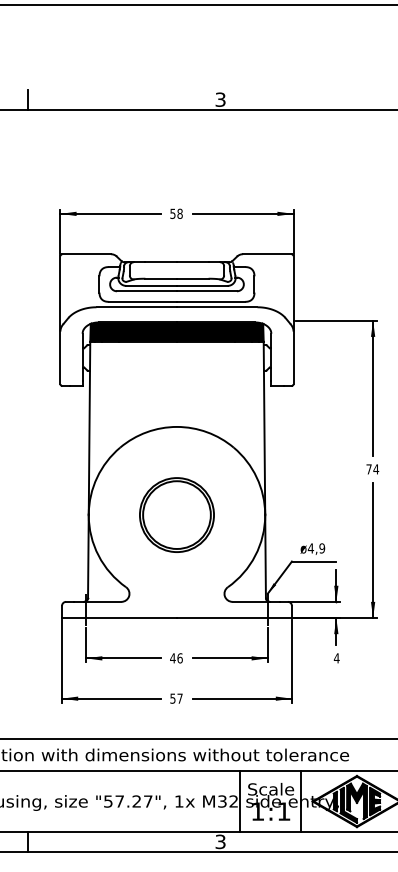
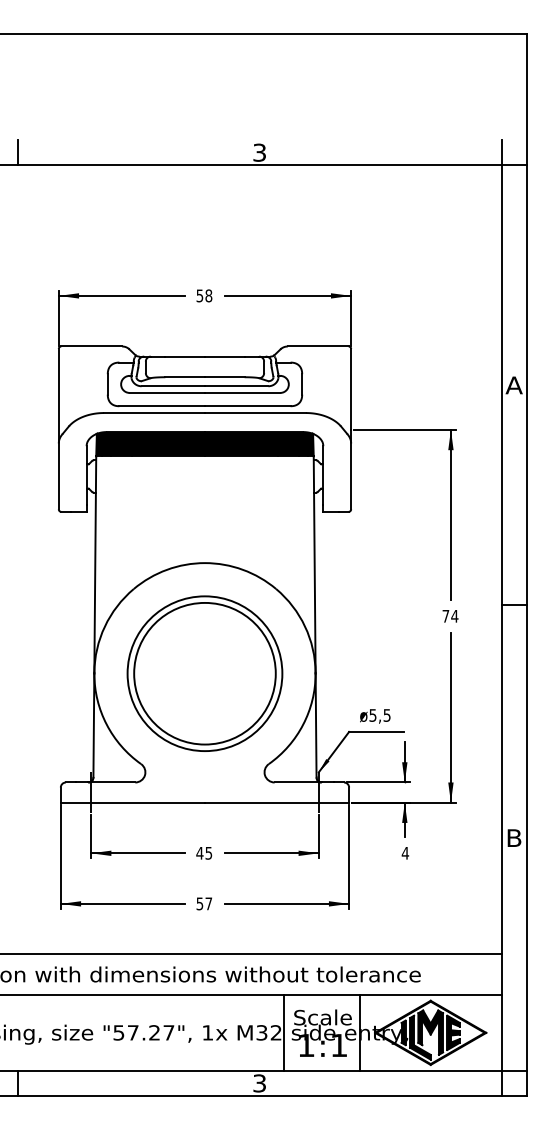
part: (176, 514) -> (204, 673), size x1.67
text: (316, 548) -> (379, 715), ø4,9 -> ø5,5
text: (179, 657) -> (208, 852), 46 -> 45

